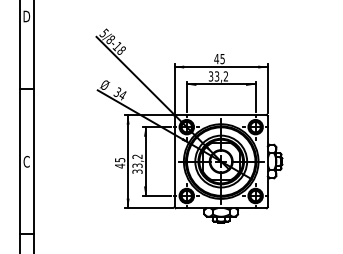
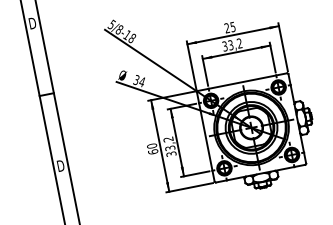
text: (216, 58) -> (226, 27), 45 -> 25
text: (26, 161) -> (60, 165), C -> D
text: (119, 162) -> (151, 148), 45 -> 60

